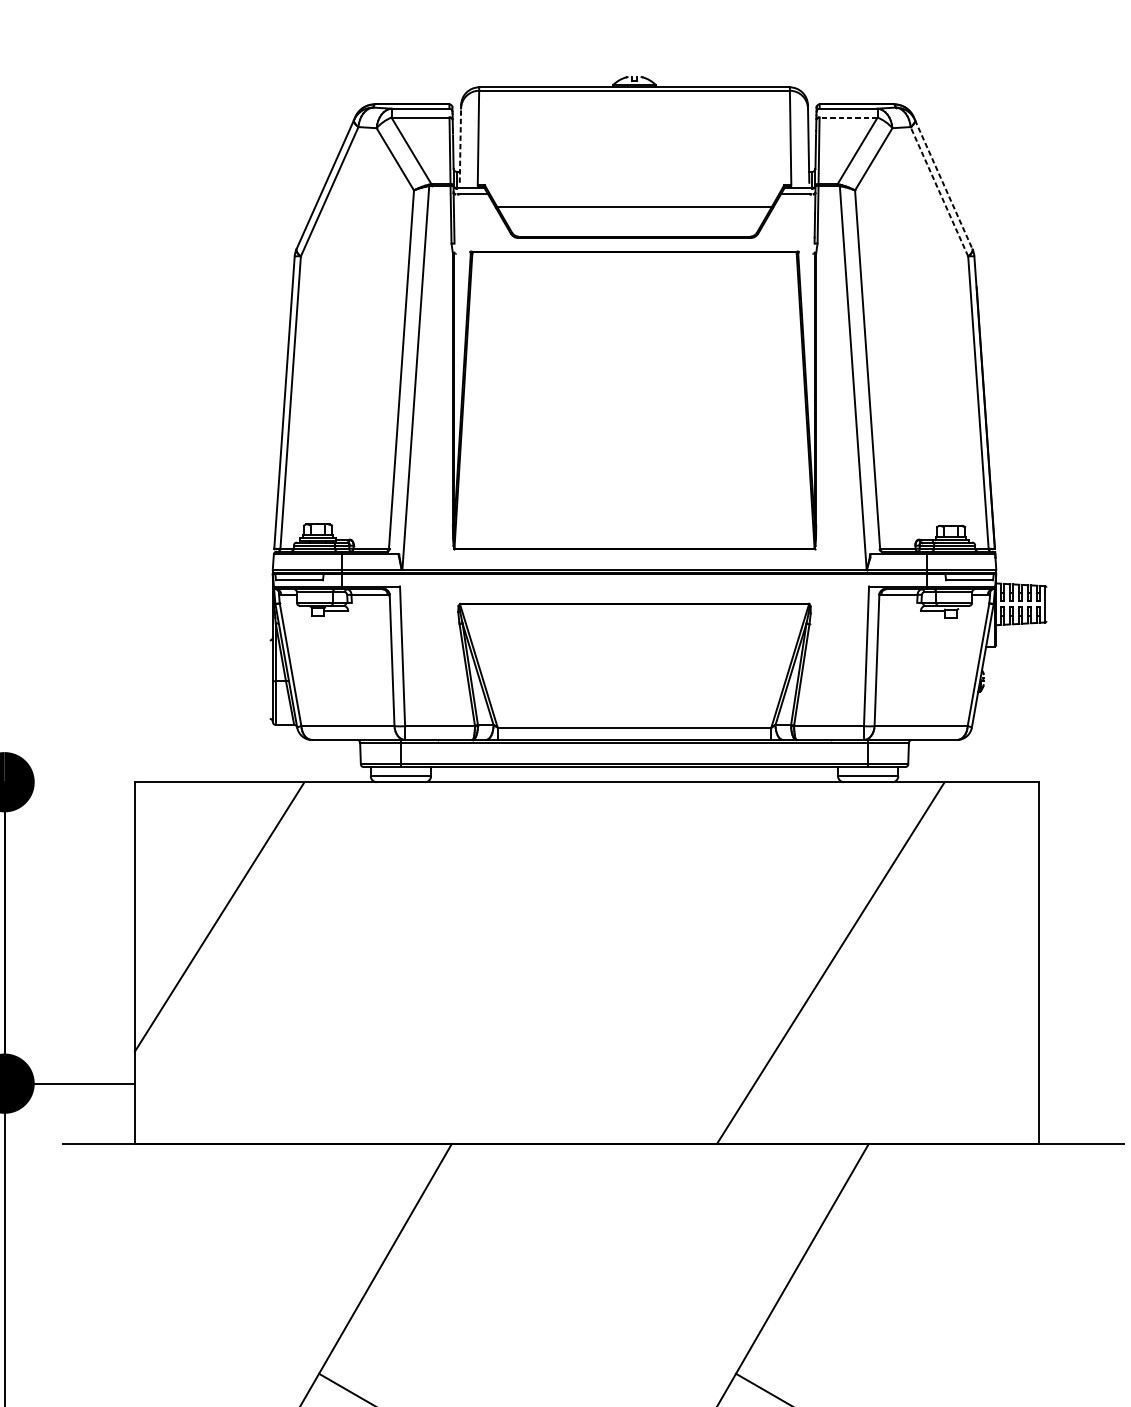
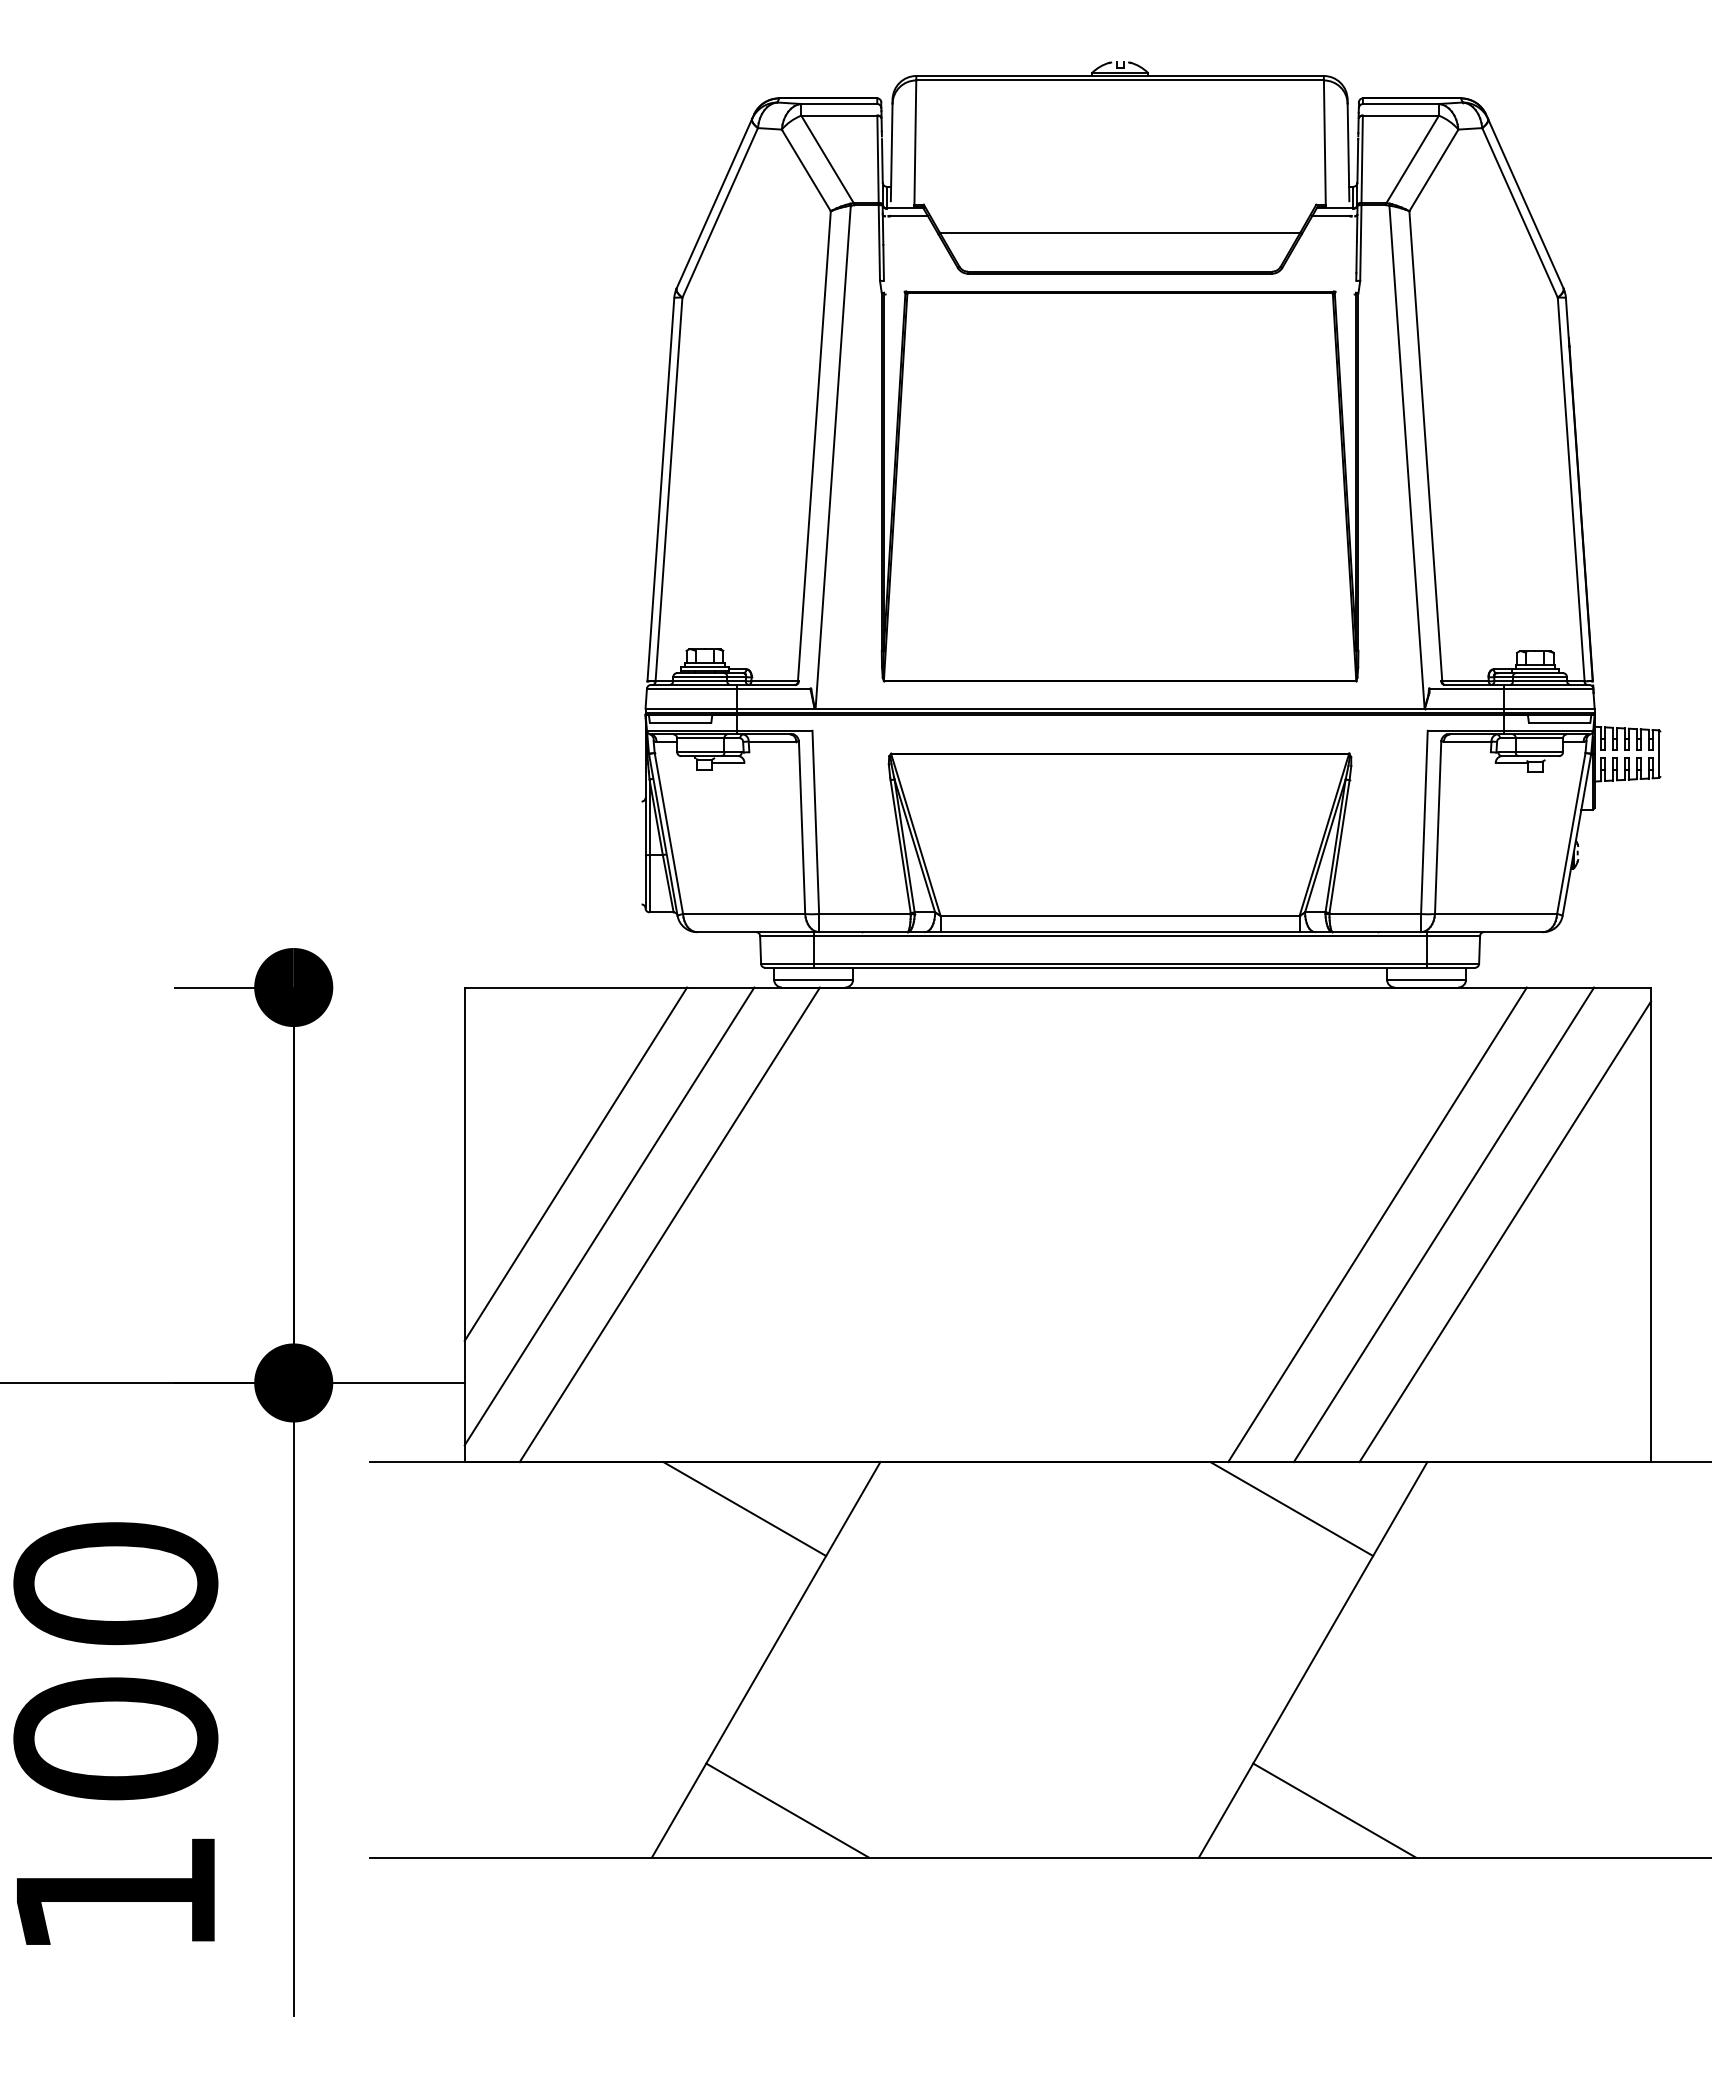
line: (848, 117) -> (1400, 115), dashed -> solid
line: (460, 145) -> (891, 152), dashed -> solid
line: (943, 184) -> (1525, 203), dashed -> solid
line: (939, 191) -> (1520, 212), dashed -> solid
line: (245, 956) -> (609, 1216), added
line: (291, 962) -> (669, 1224), added
line: (881, 962) -> (1443, 1224), added
line: (928, 968) -> (1505, 1231), added
line: (348, 1180) -> (744, 1509), added
line: (765, 1180) -> (1291, 1509), added

